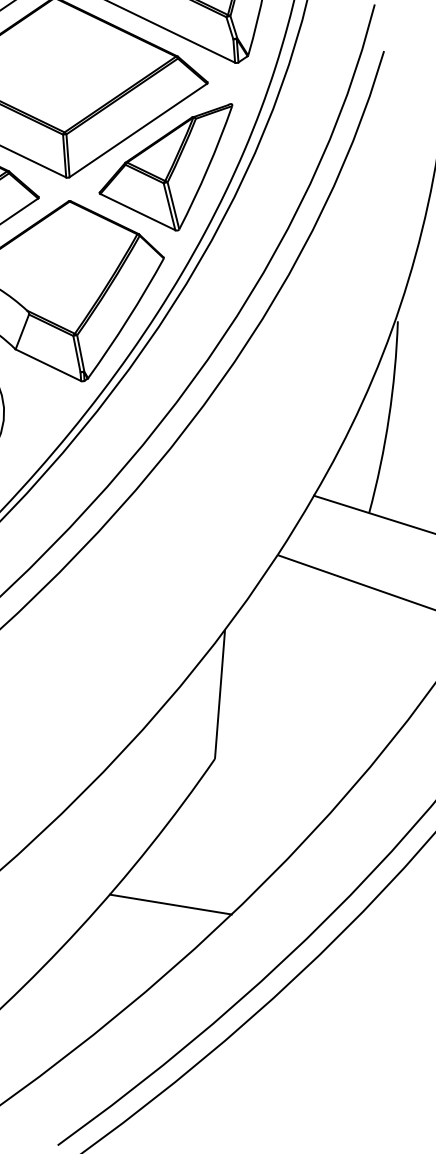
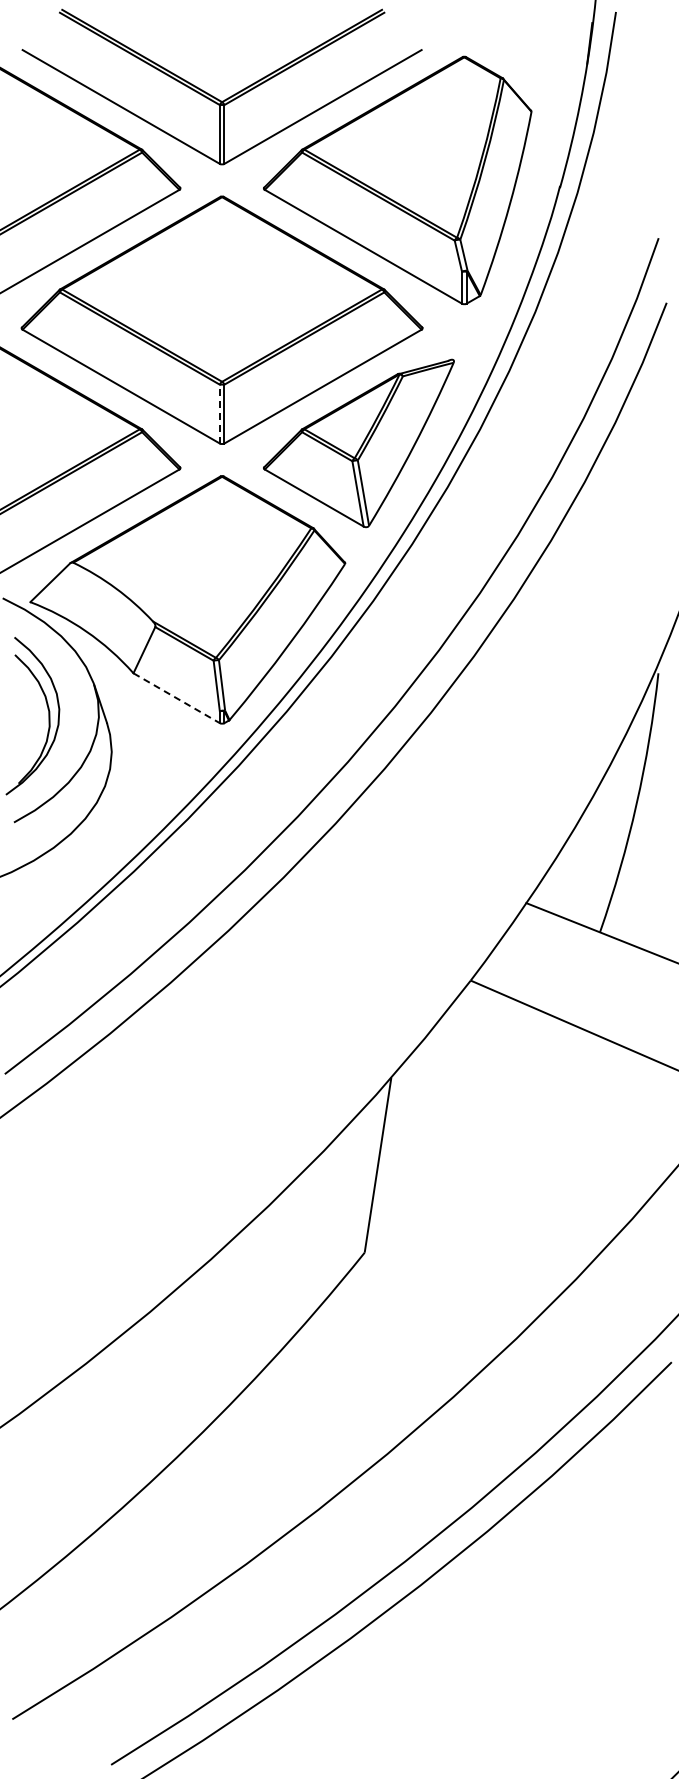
line: (64, 155) -> (219, 413), solid -> dashed
line: (48, 365) -> (176, 698), solid -> dashed
line: (170, 904) -> (289, 1446), removed

